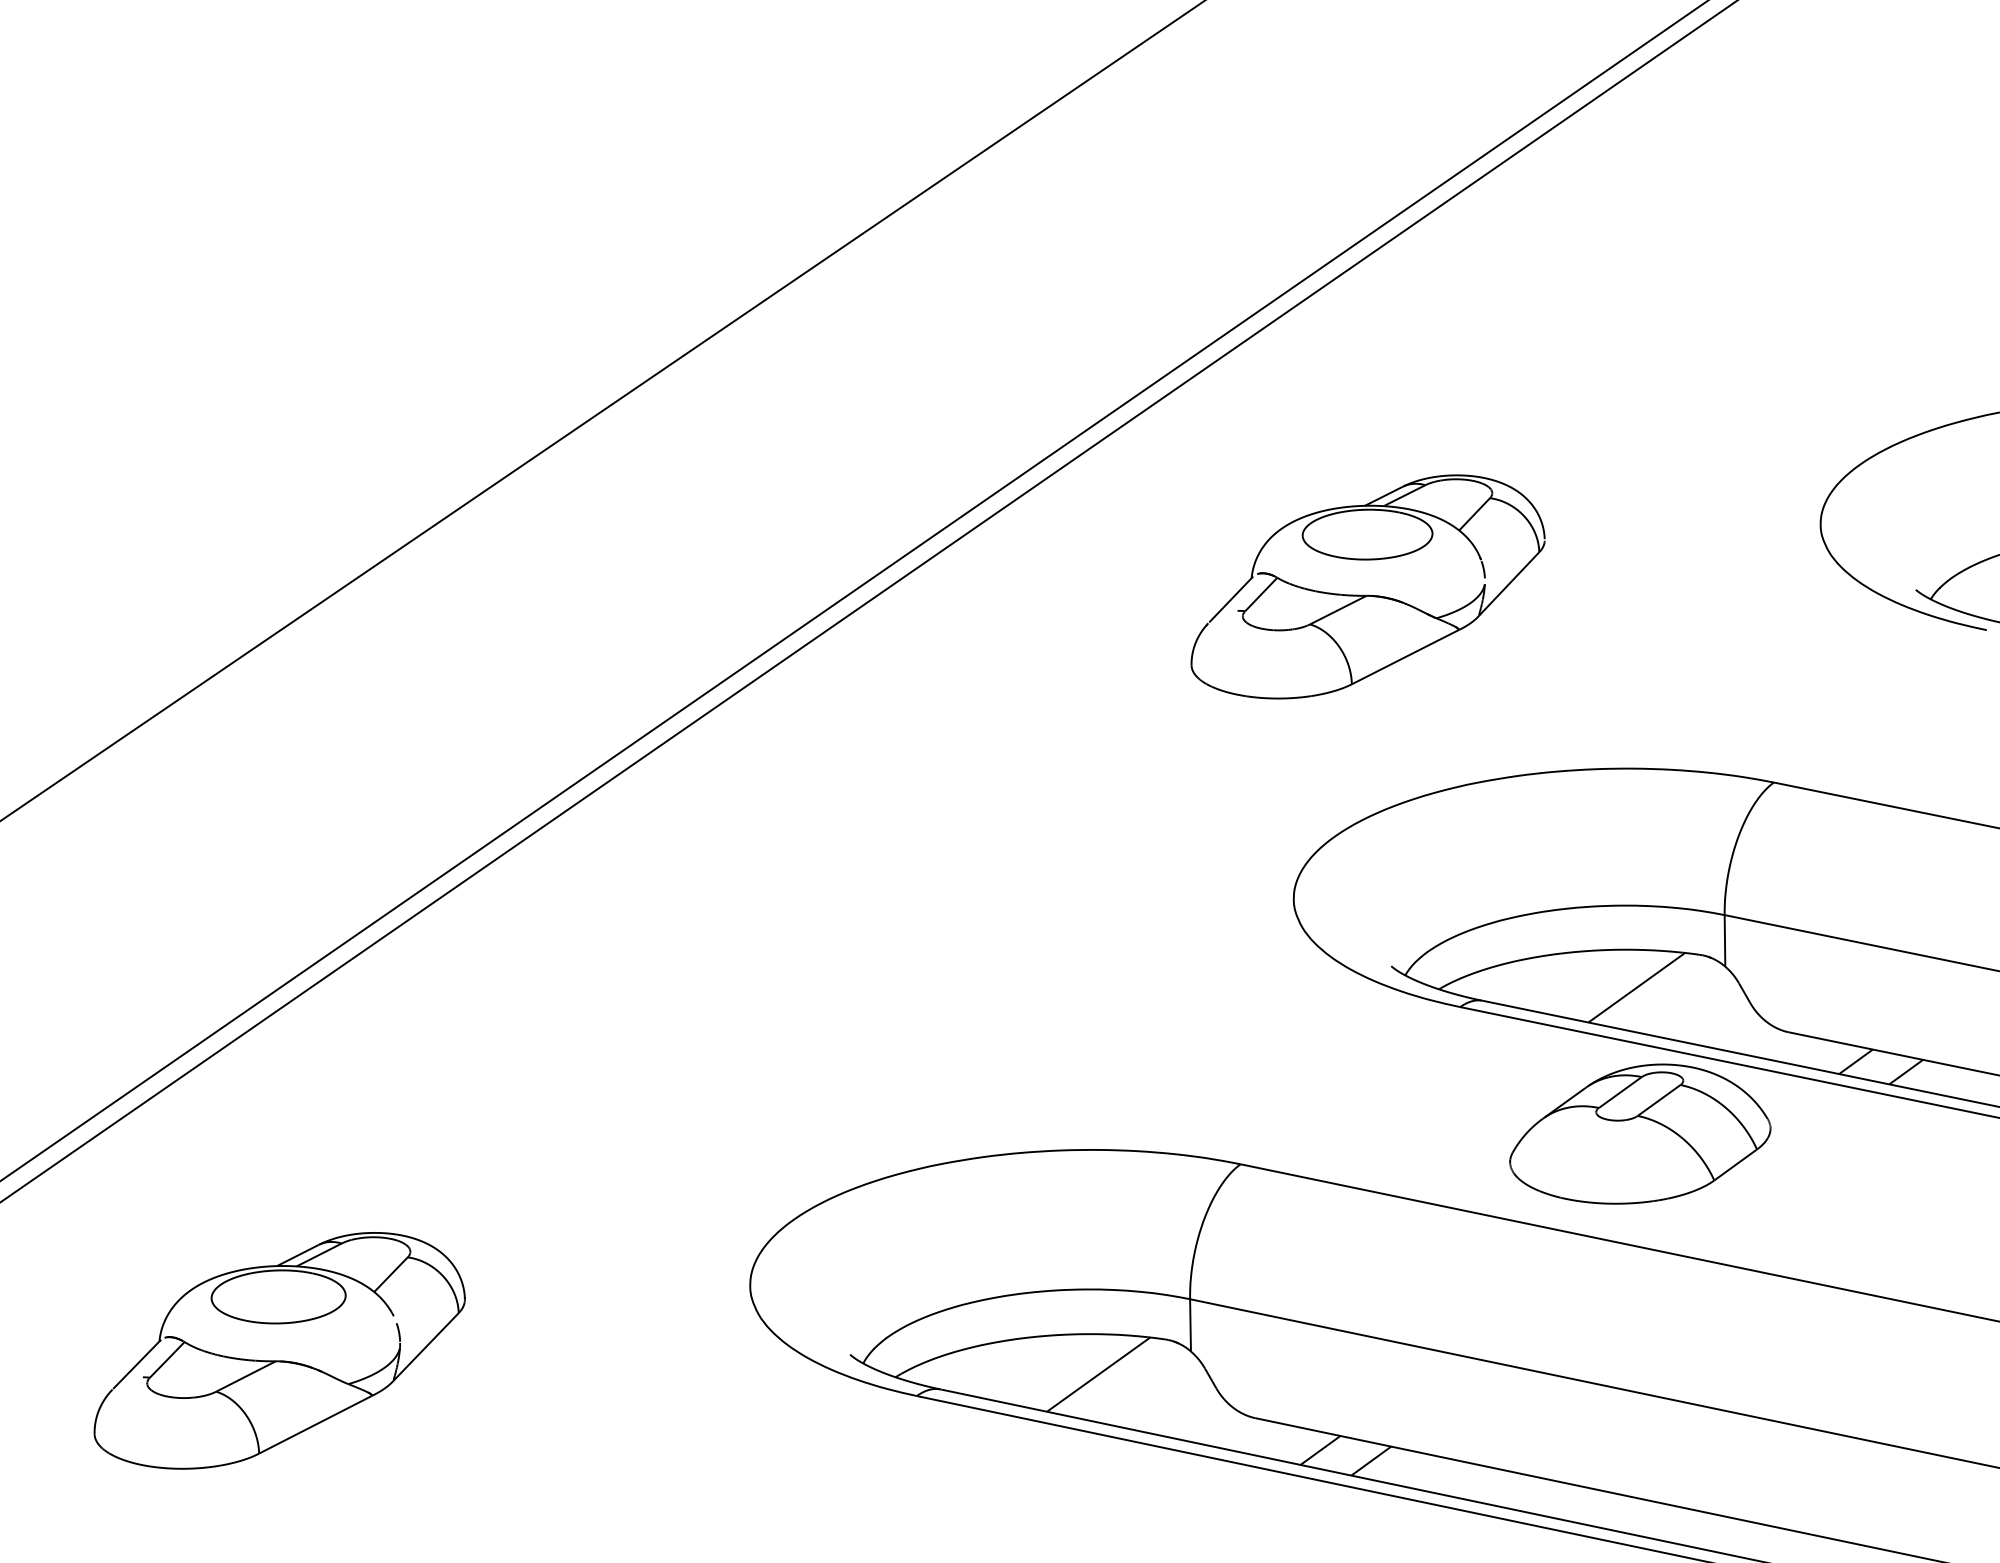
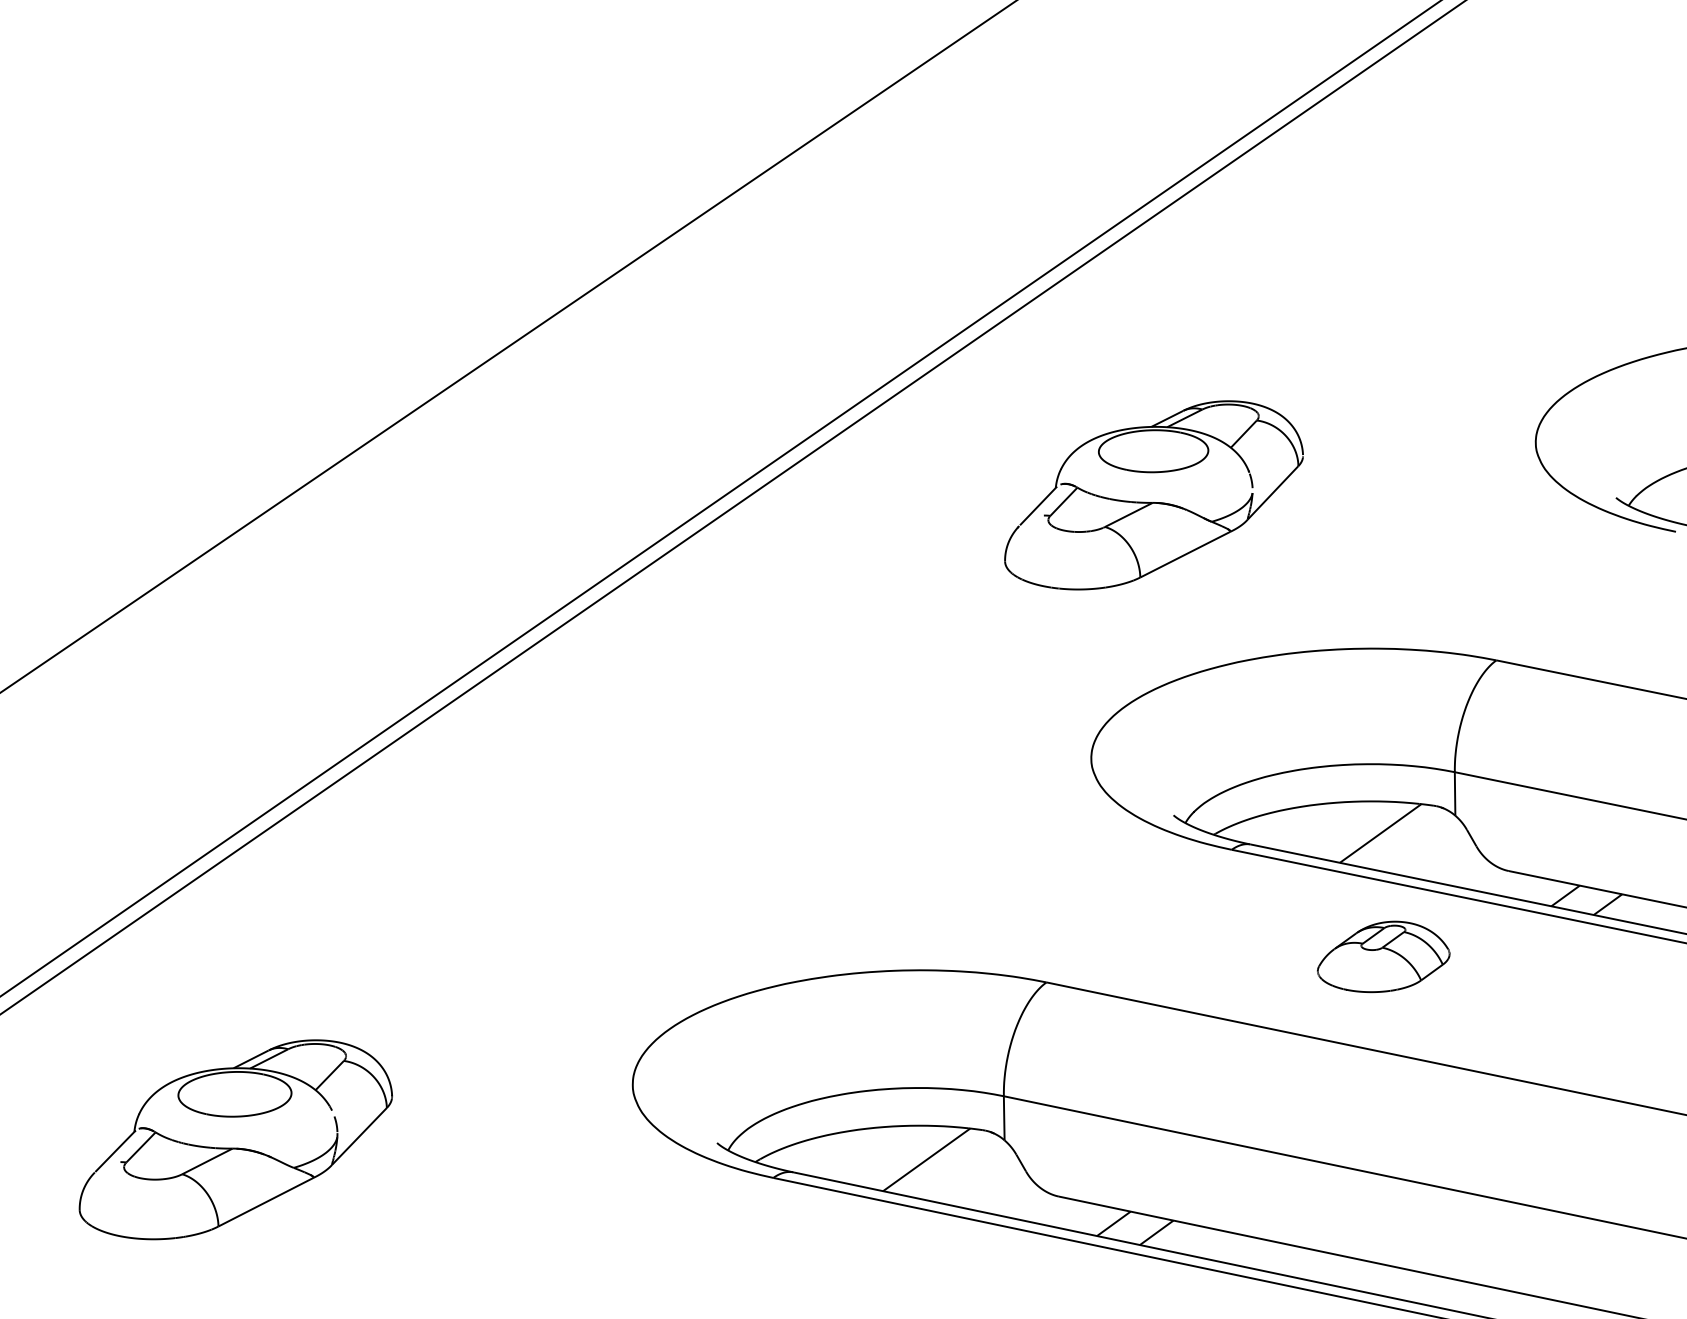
part: (1640, 1133) -> (1383, 956), size x0.6

